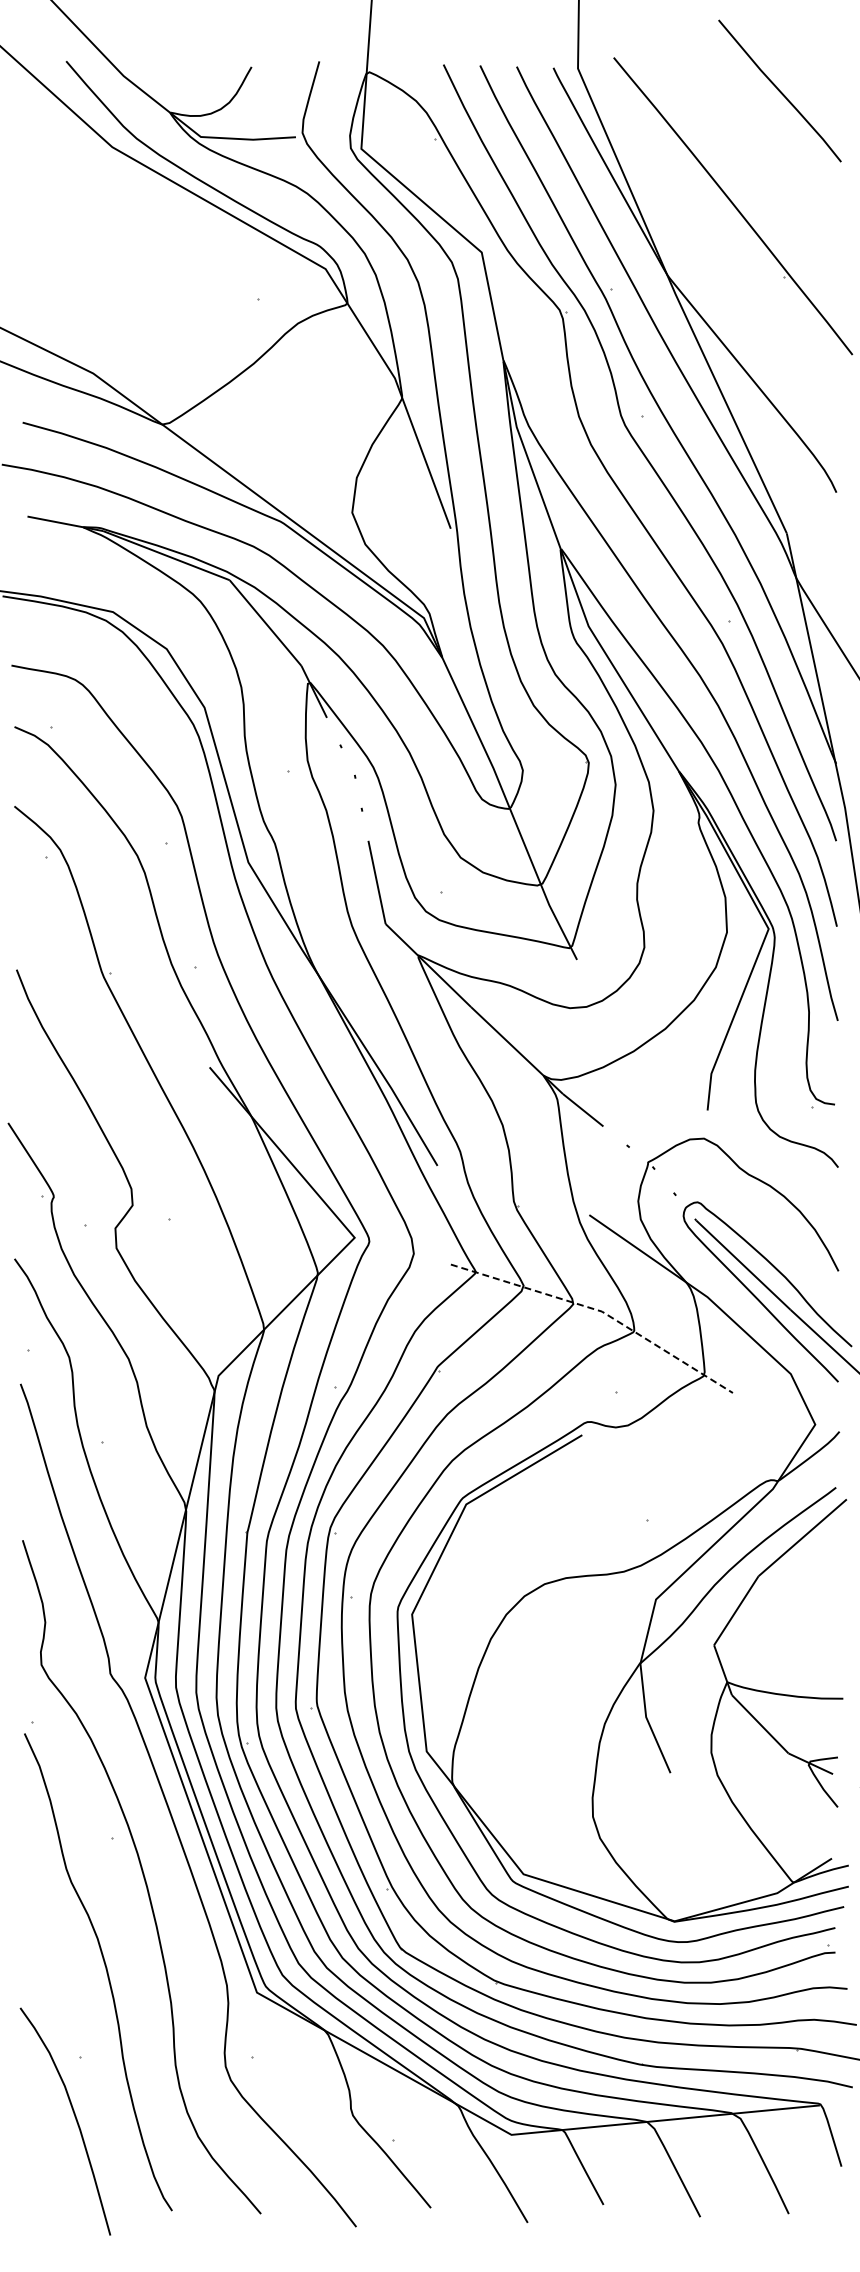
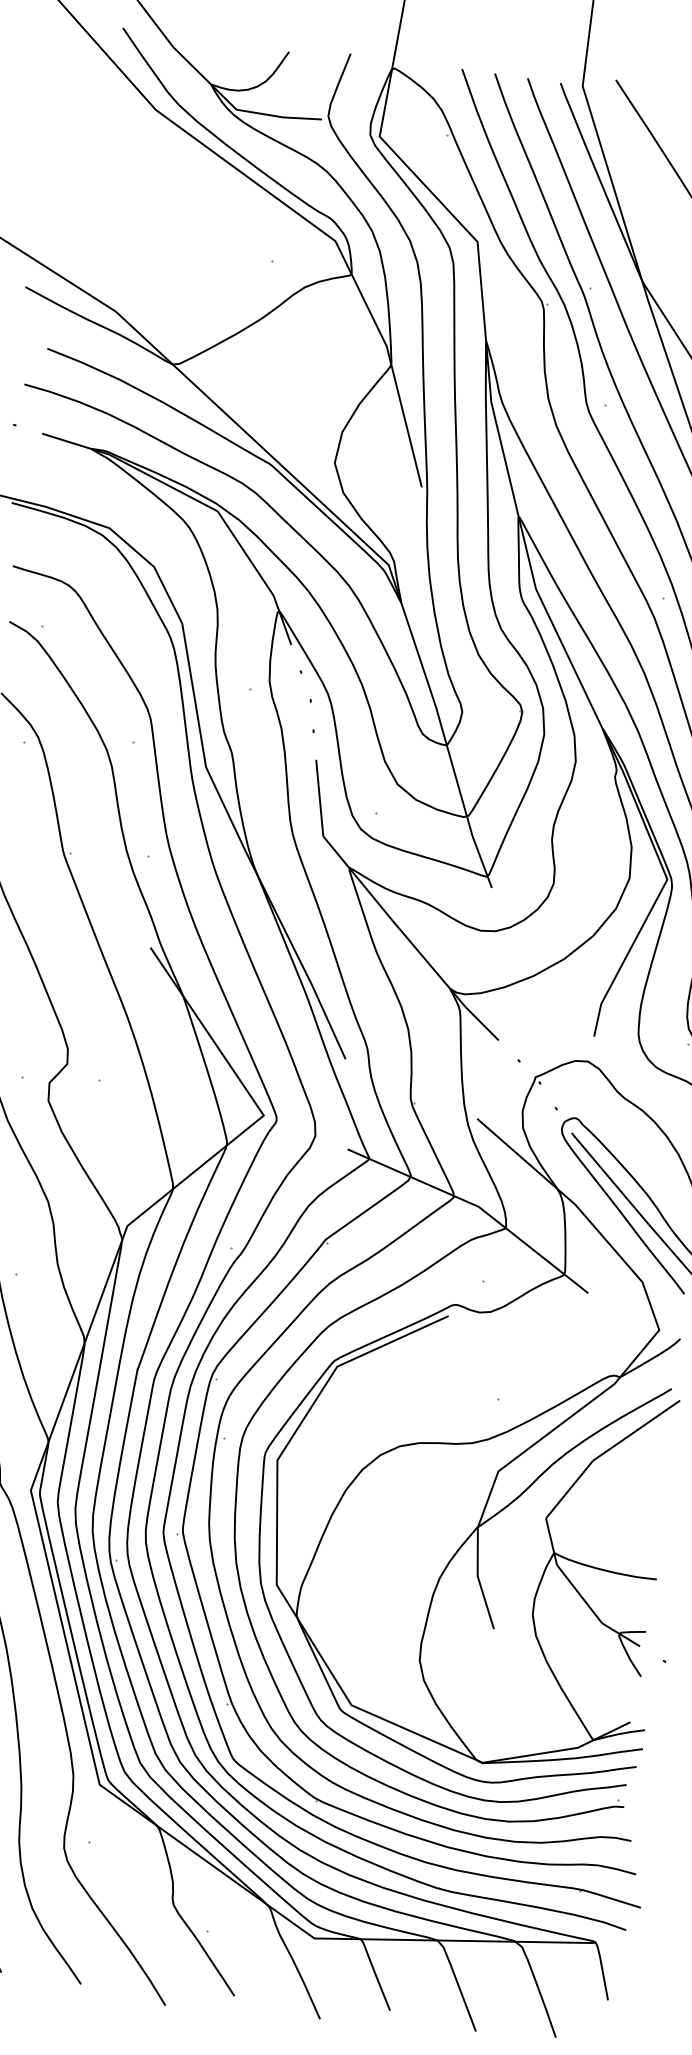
line: (601, 1311) -> (478, 1206), dashed -> solid

